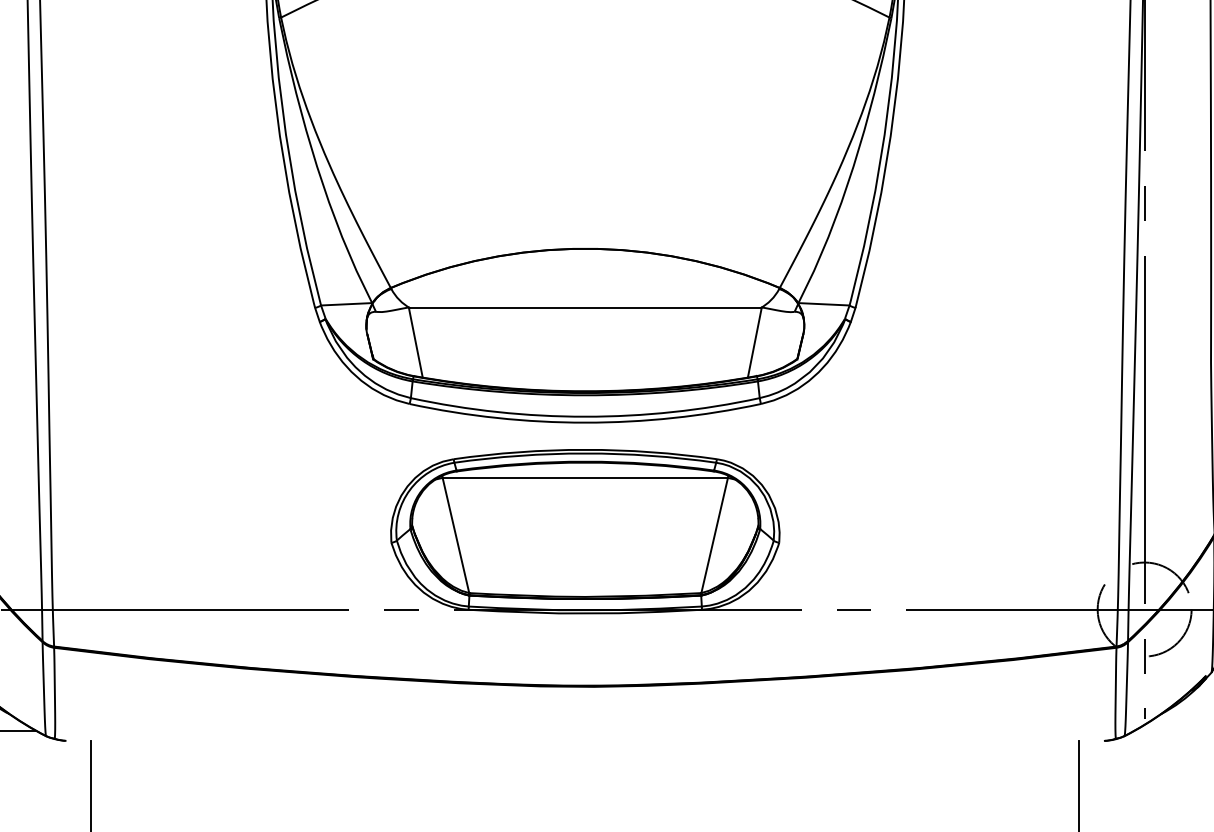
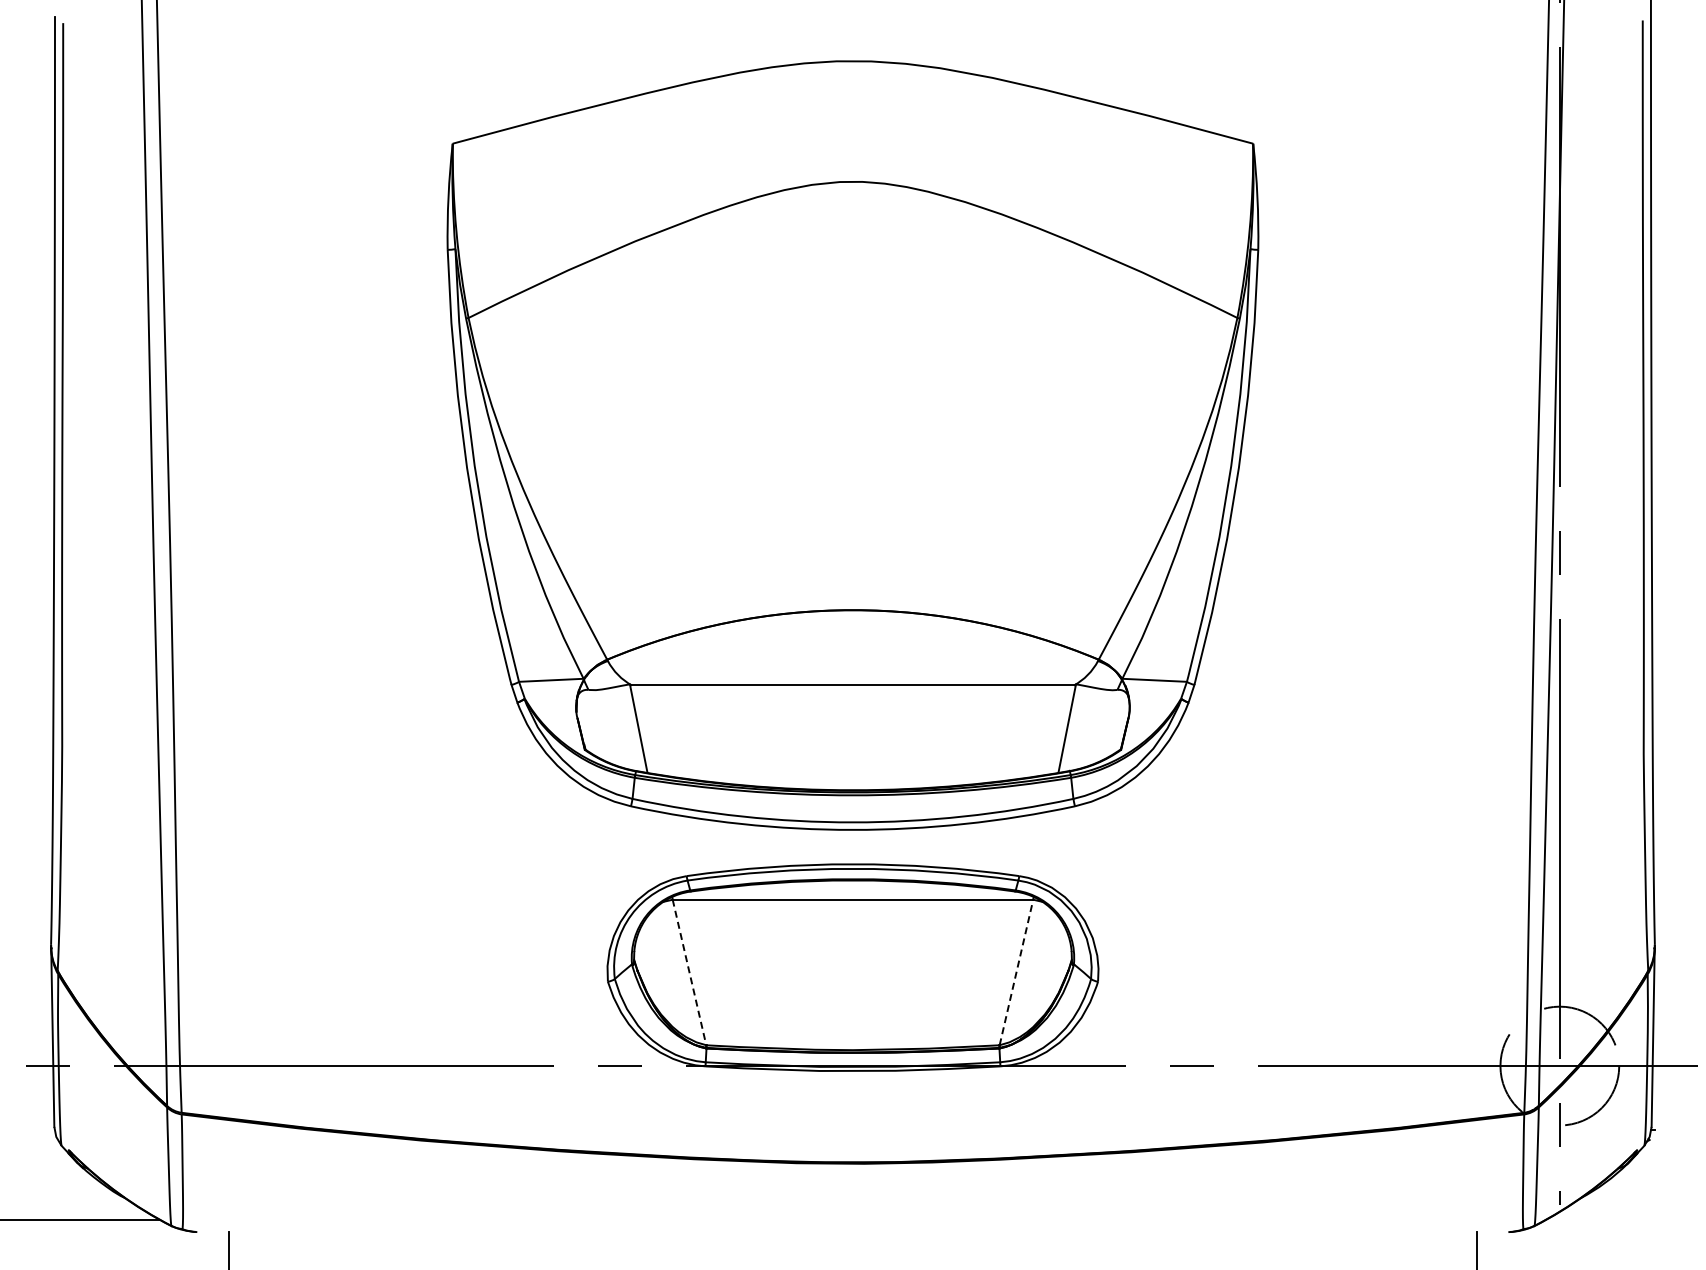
line: (455, 535) -> (689, 972), solid -> dashed
line: (714, 535) -> (1016, 972), solid -> dashed

